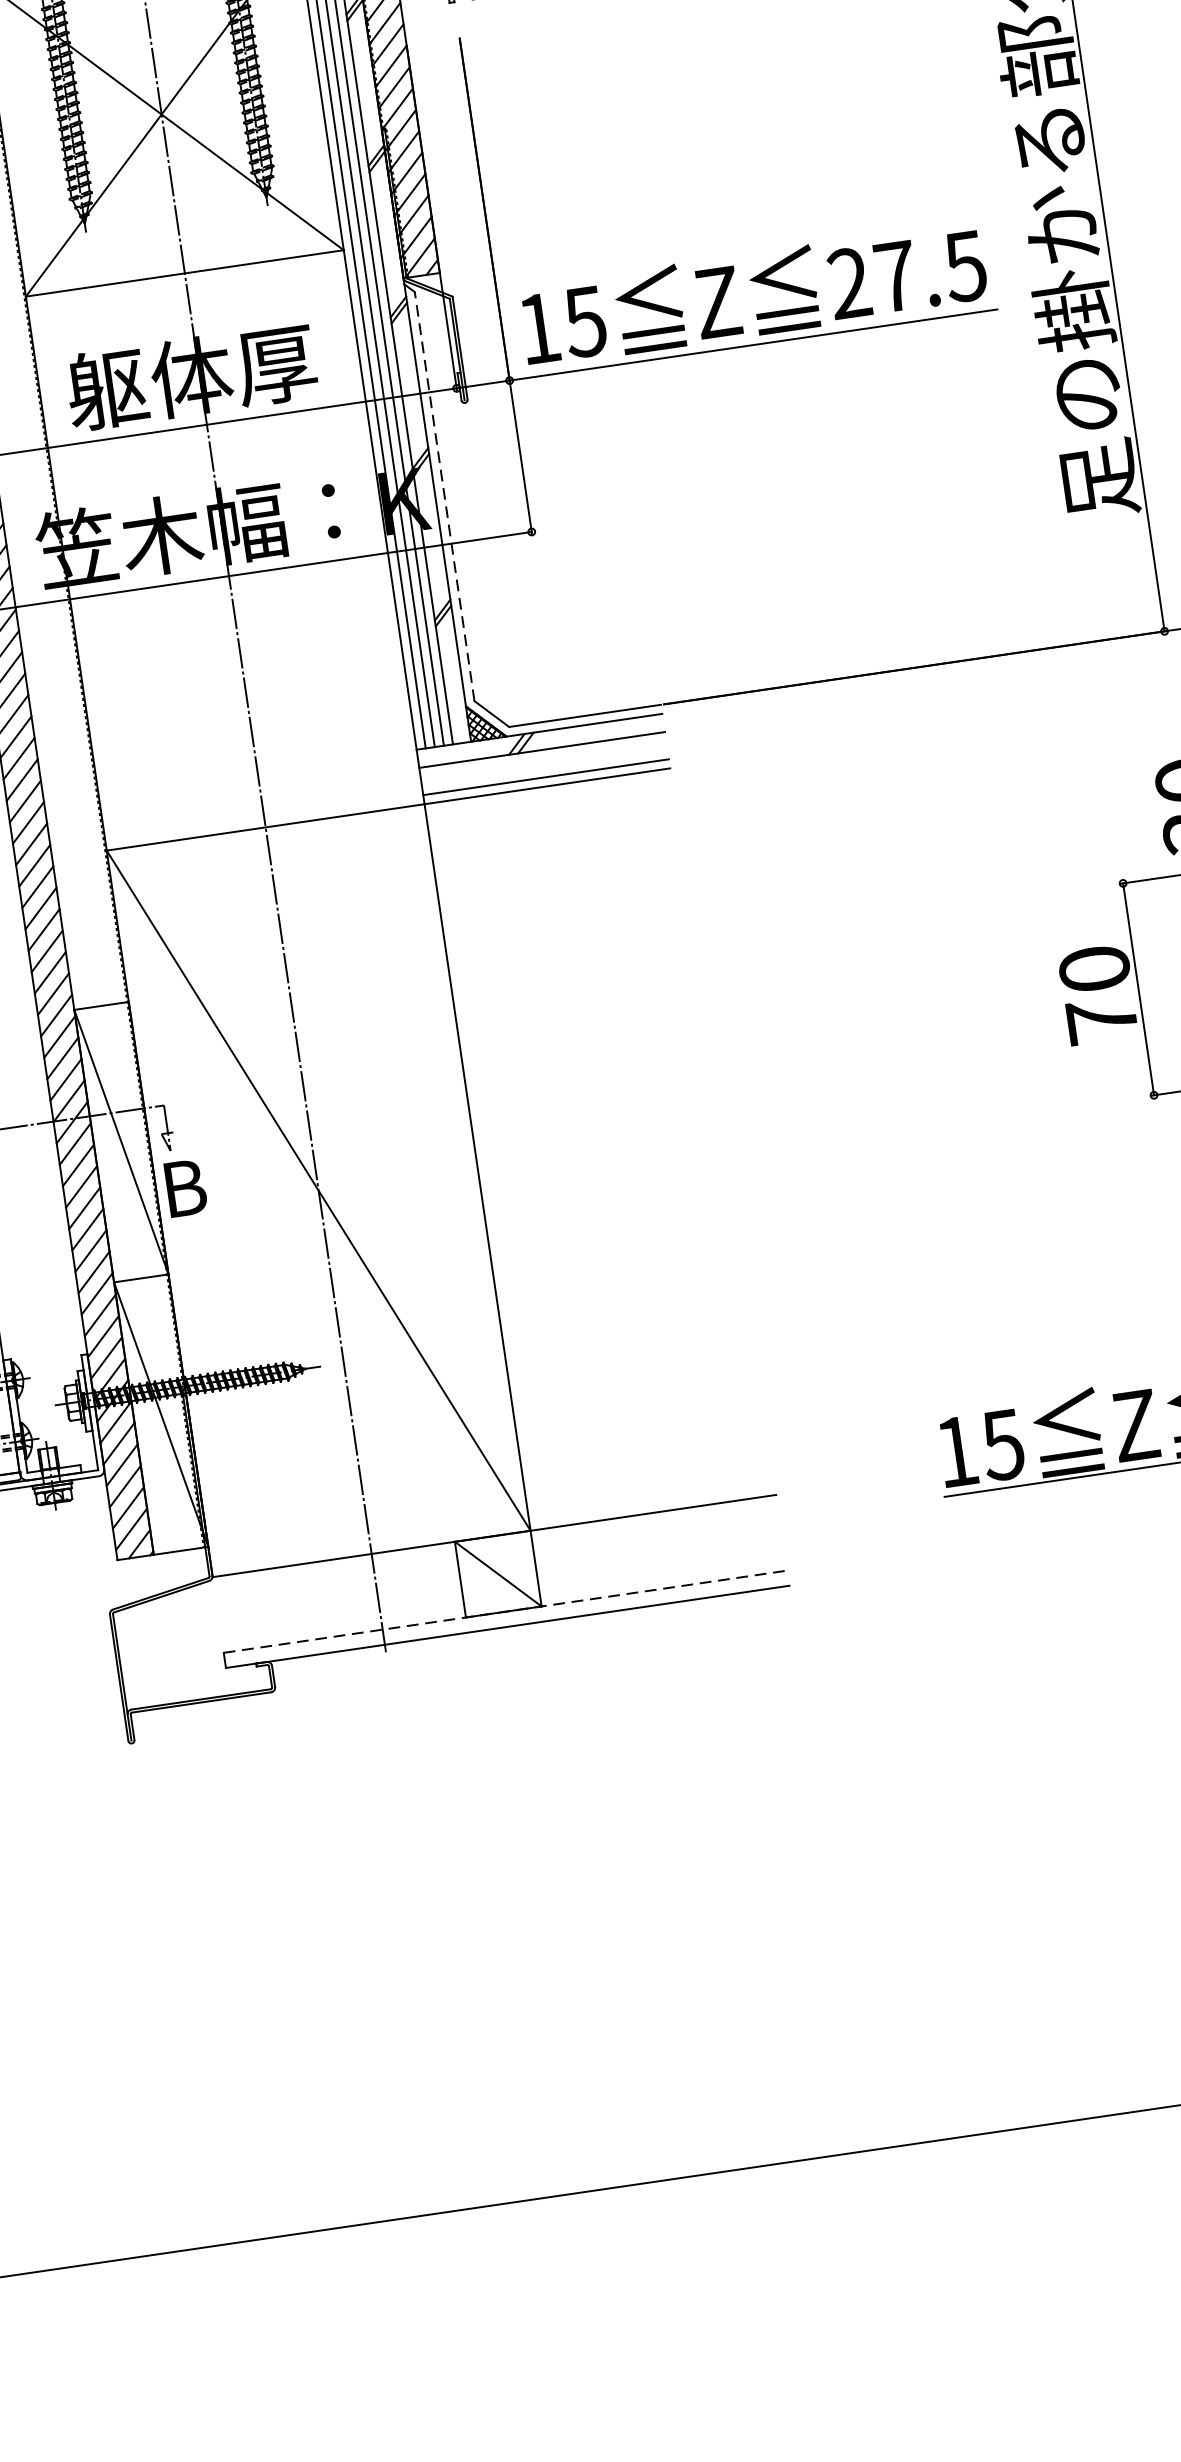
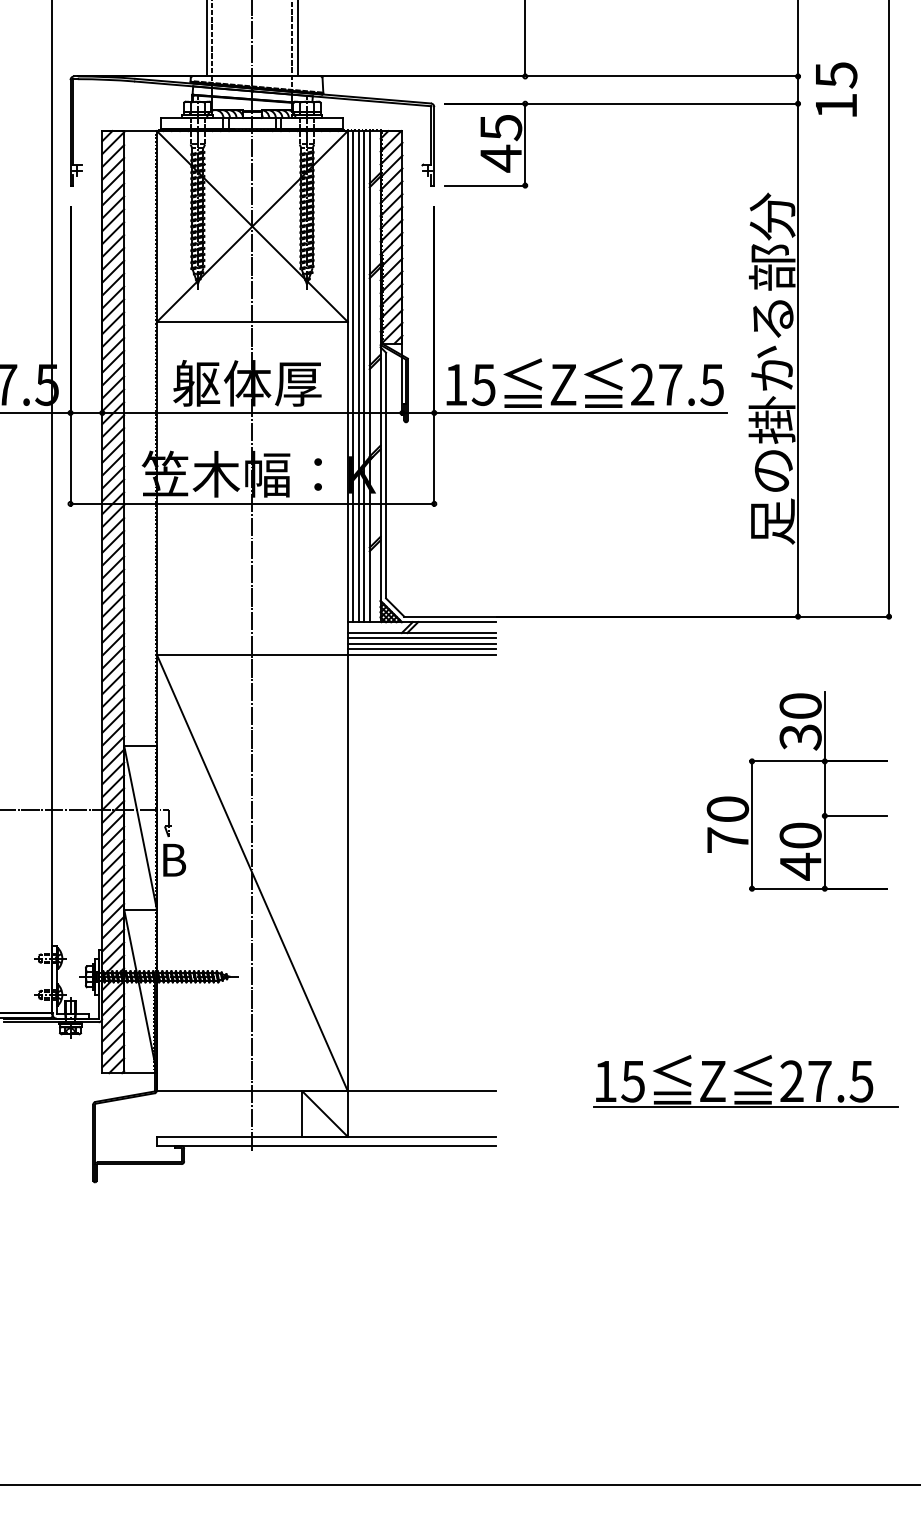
line: (445, 496) -> (386, 475), dashed -> solid
line: (543, 759) -> (421, 638), added
line: (544, 767) -> (421, 643), added
line: (505, 1611) -> (326, 1136), dashed -> solid

